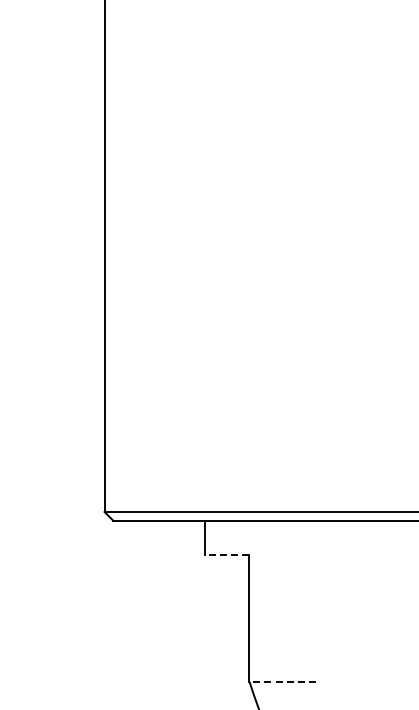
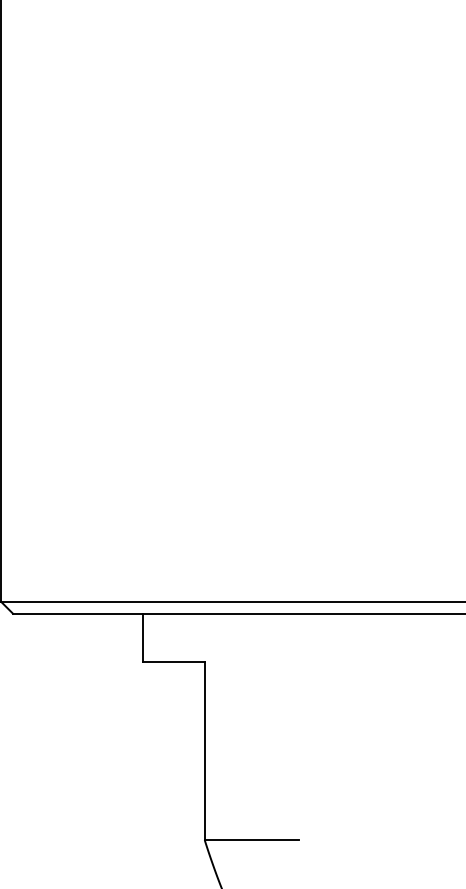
line: (227, 554) -> (173, 661), dashed -> solid
line: (282, 681) -> (251, 840), dashed -> solid

